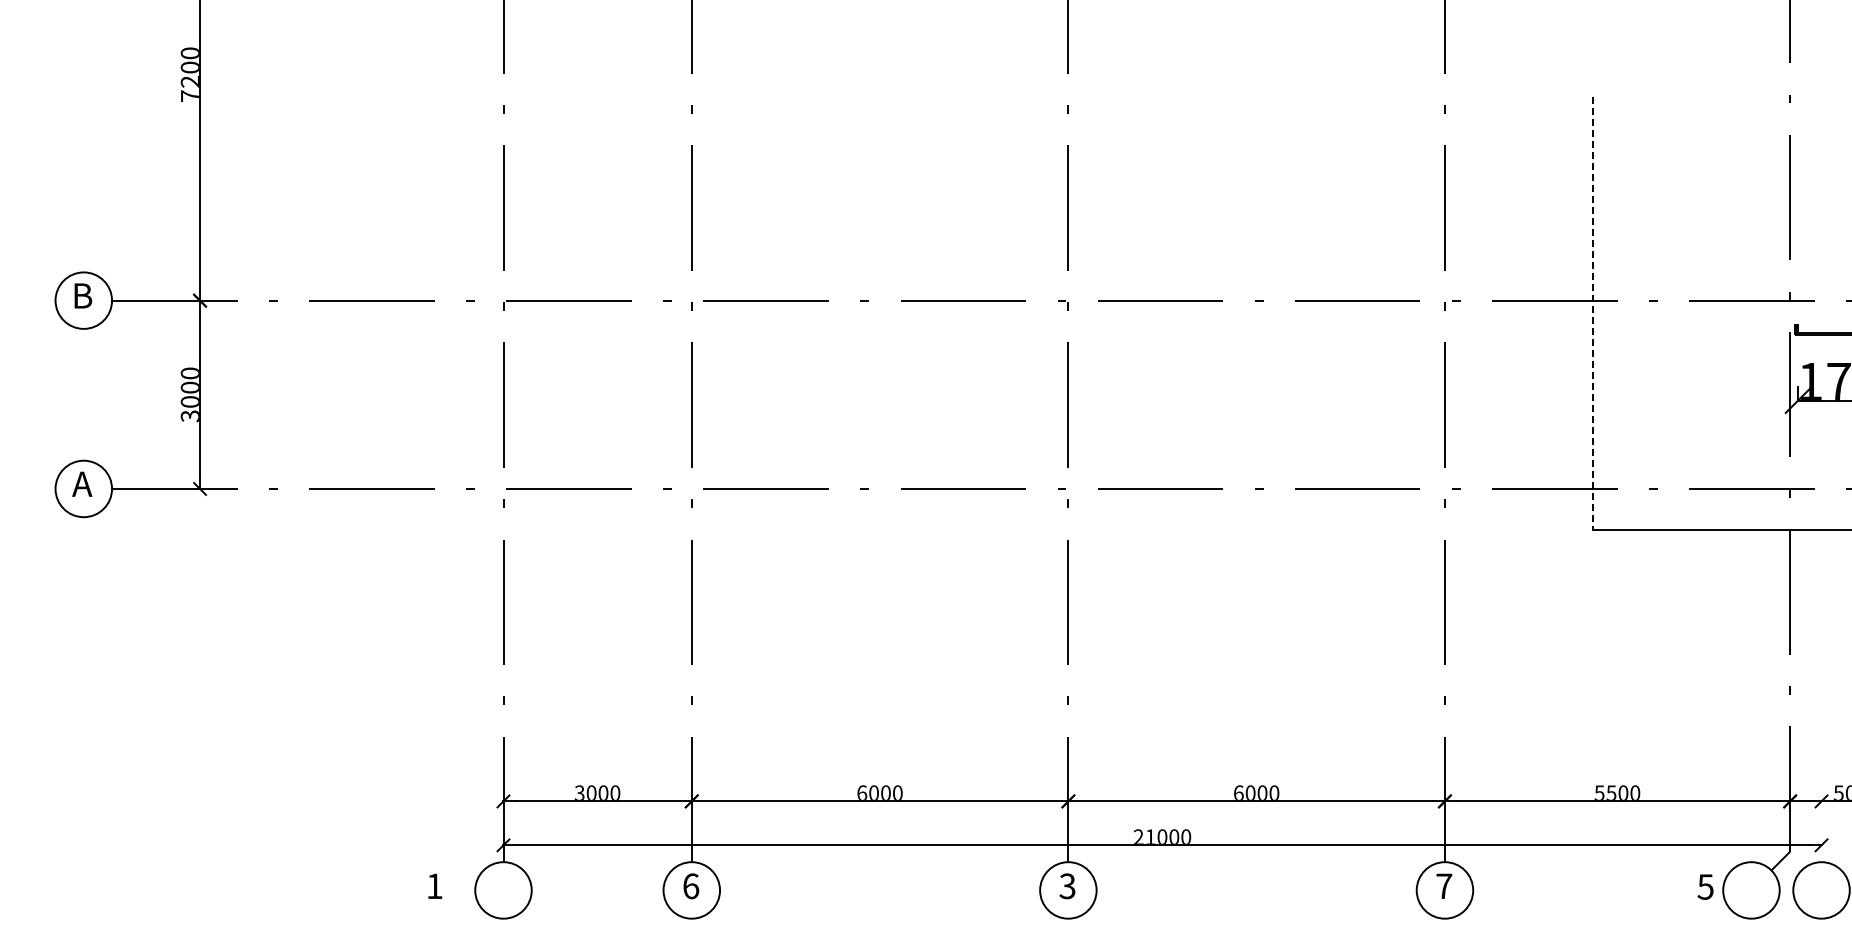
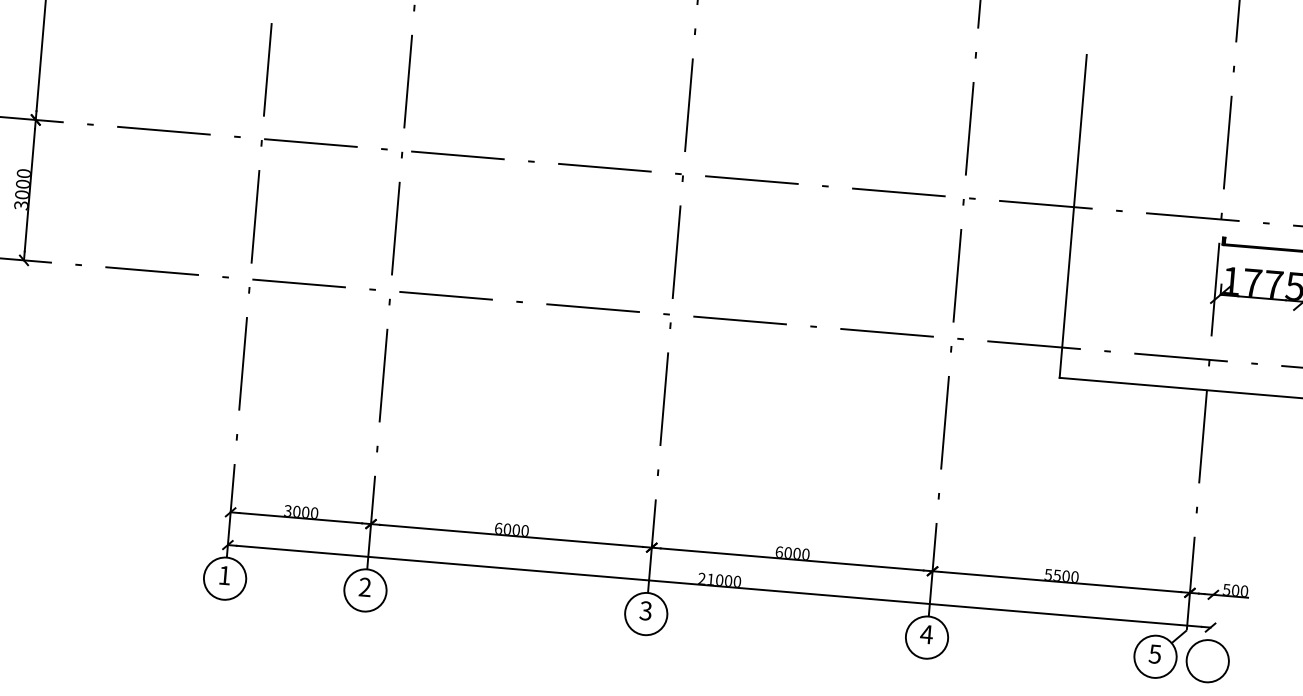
line: (1592, 313) -> (1073, 216), dashed -> solid
text: (435, 885) -> (225, 575), moved
text: (1443, 885) -> (926, 633), 7 -> 4
text: (691, 886) -> (365, 587), 6 -> 2
text: (1705, 886) -> (1155, 653), moved

